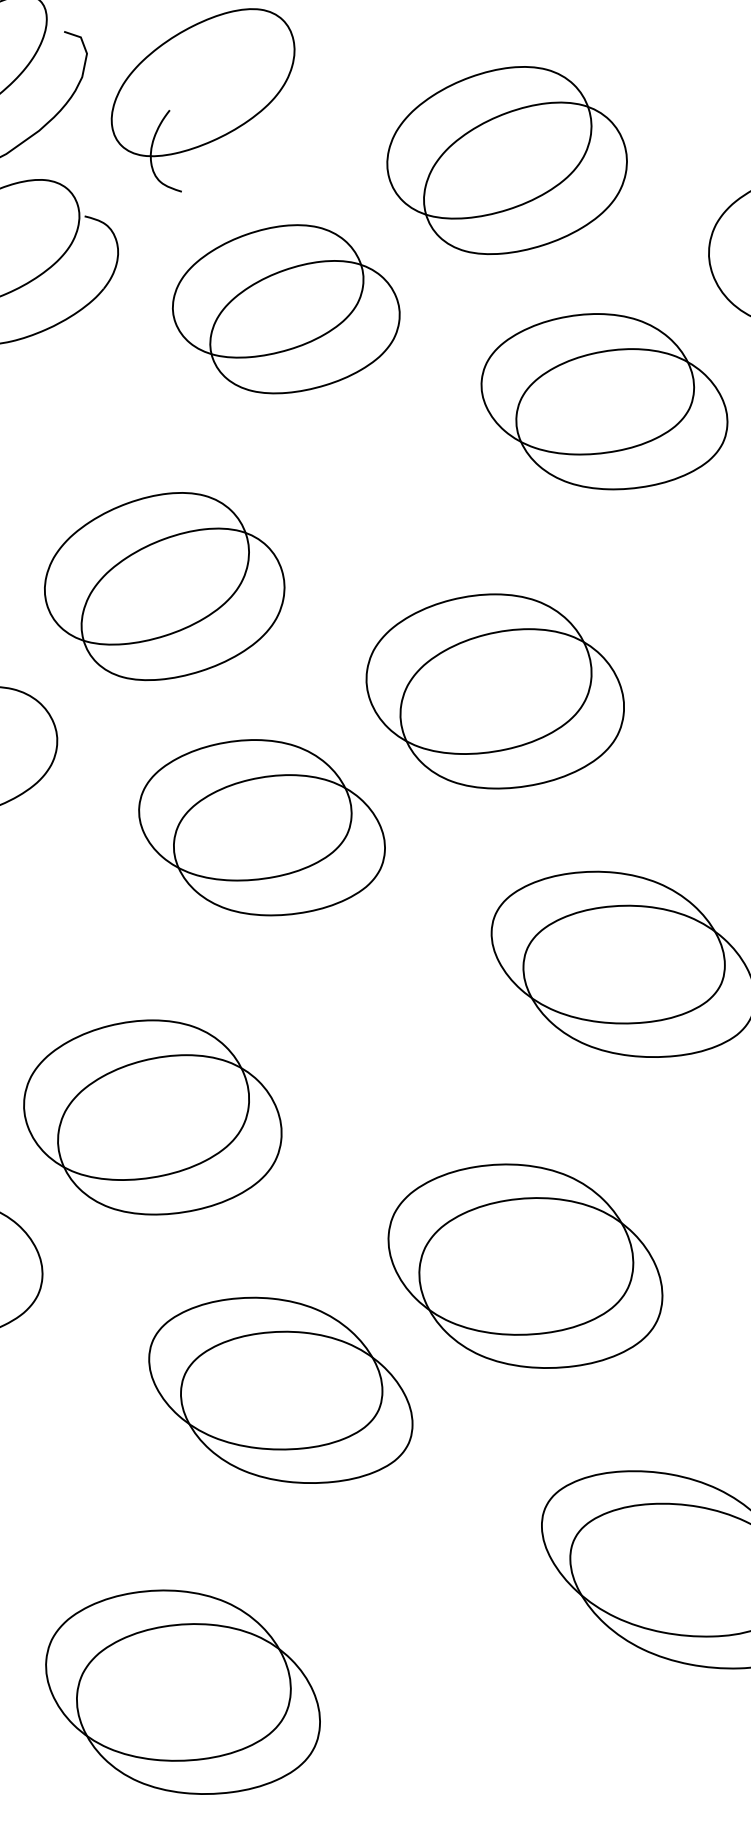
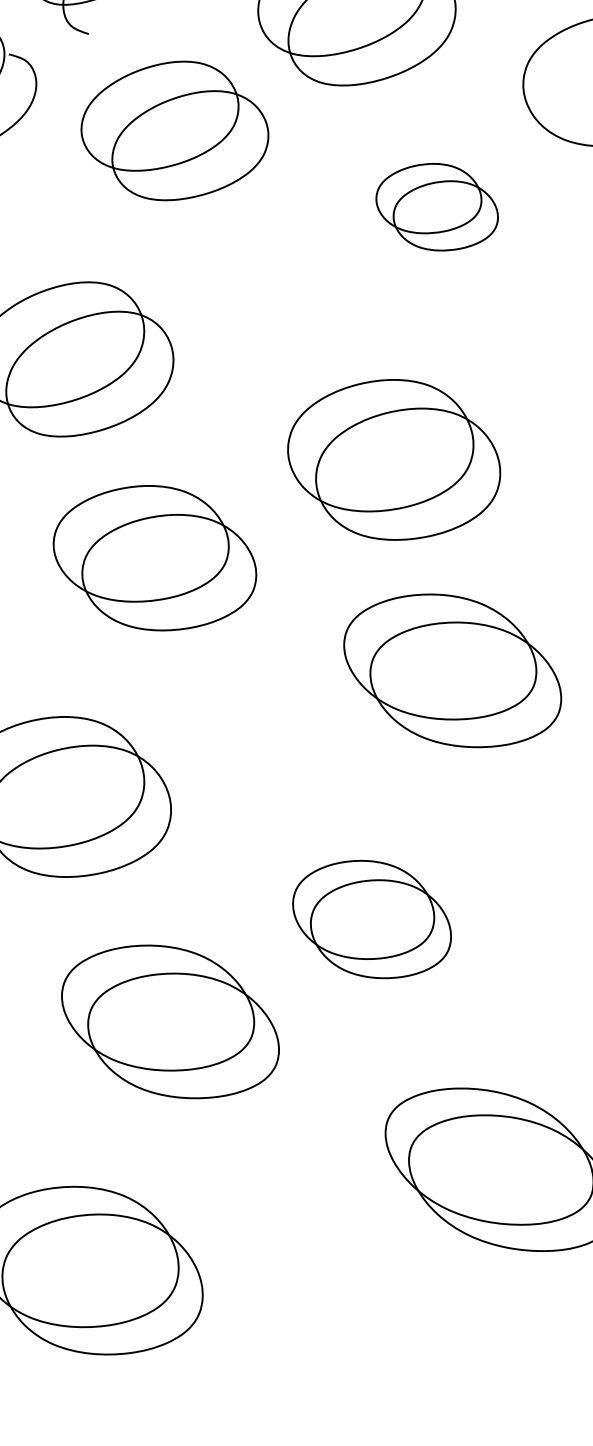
part: (604, 401) -> (437, 206), size x0.6
part: (494, 691) -> (393, 459), moved
part: (525, 1265) -> (372, 918), size x0.7

